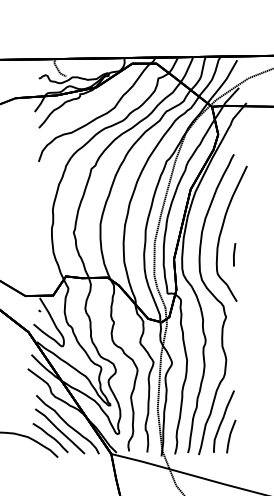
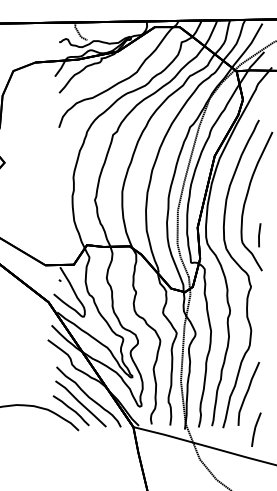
line: (234, 254) -> (259, 234), moved
line: (230, 436) -> (255, 429), moved

